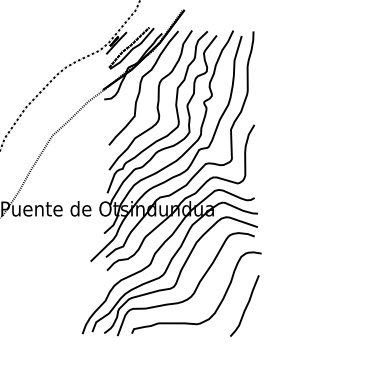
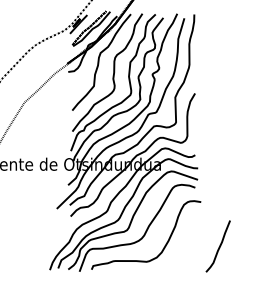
curve: (245, 306) -> (218, 246), moved

